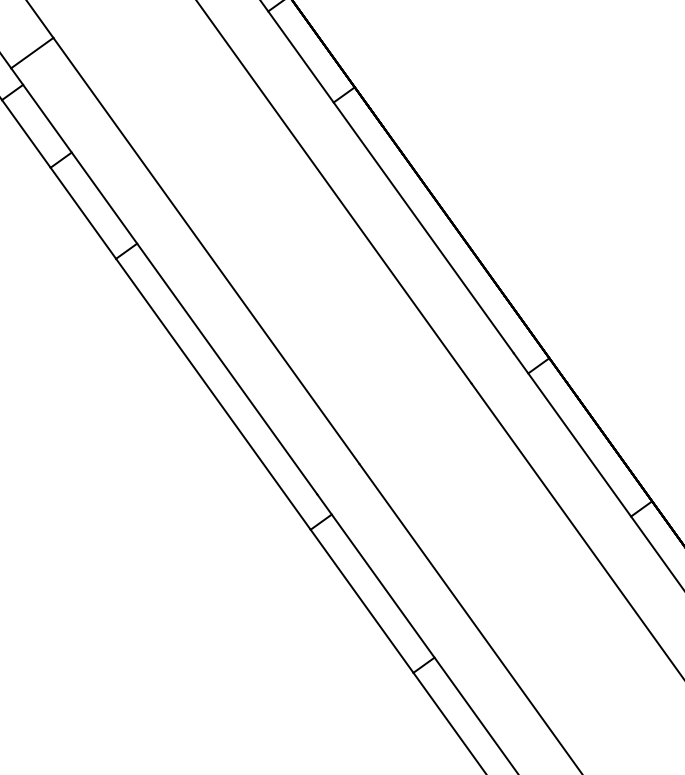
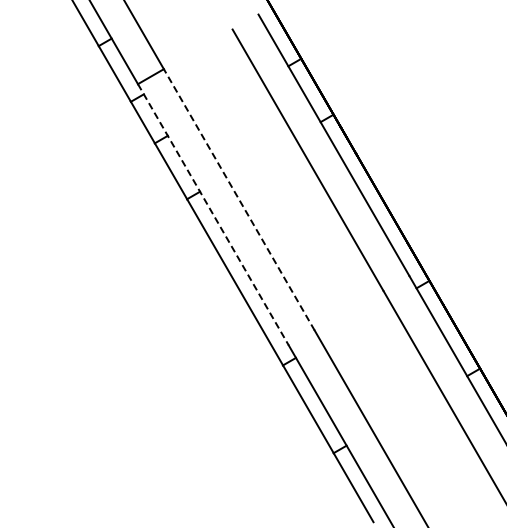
line: (206, 250) -> (239, 199), solid -> dashed
line: (164, 280) -> (213, 214), solid -> dashed

